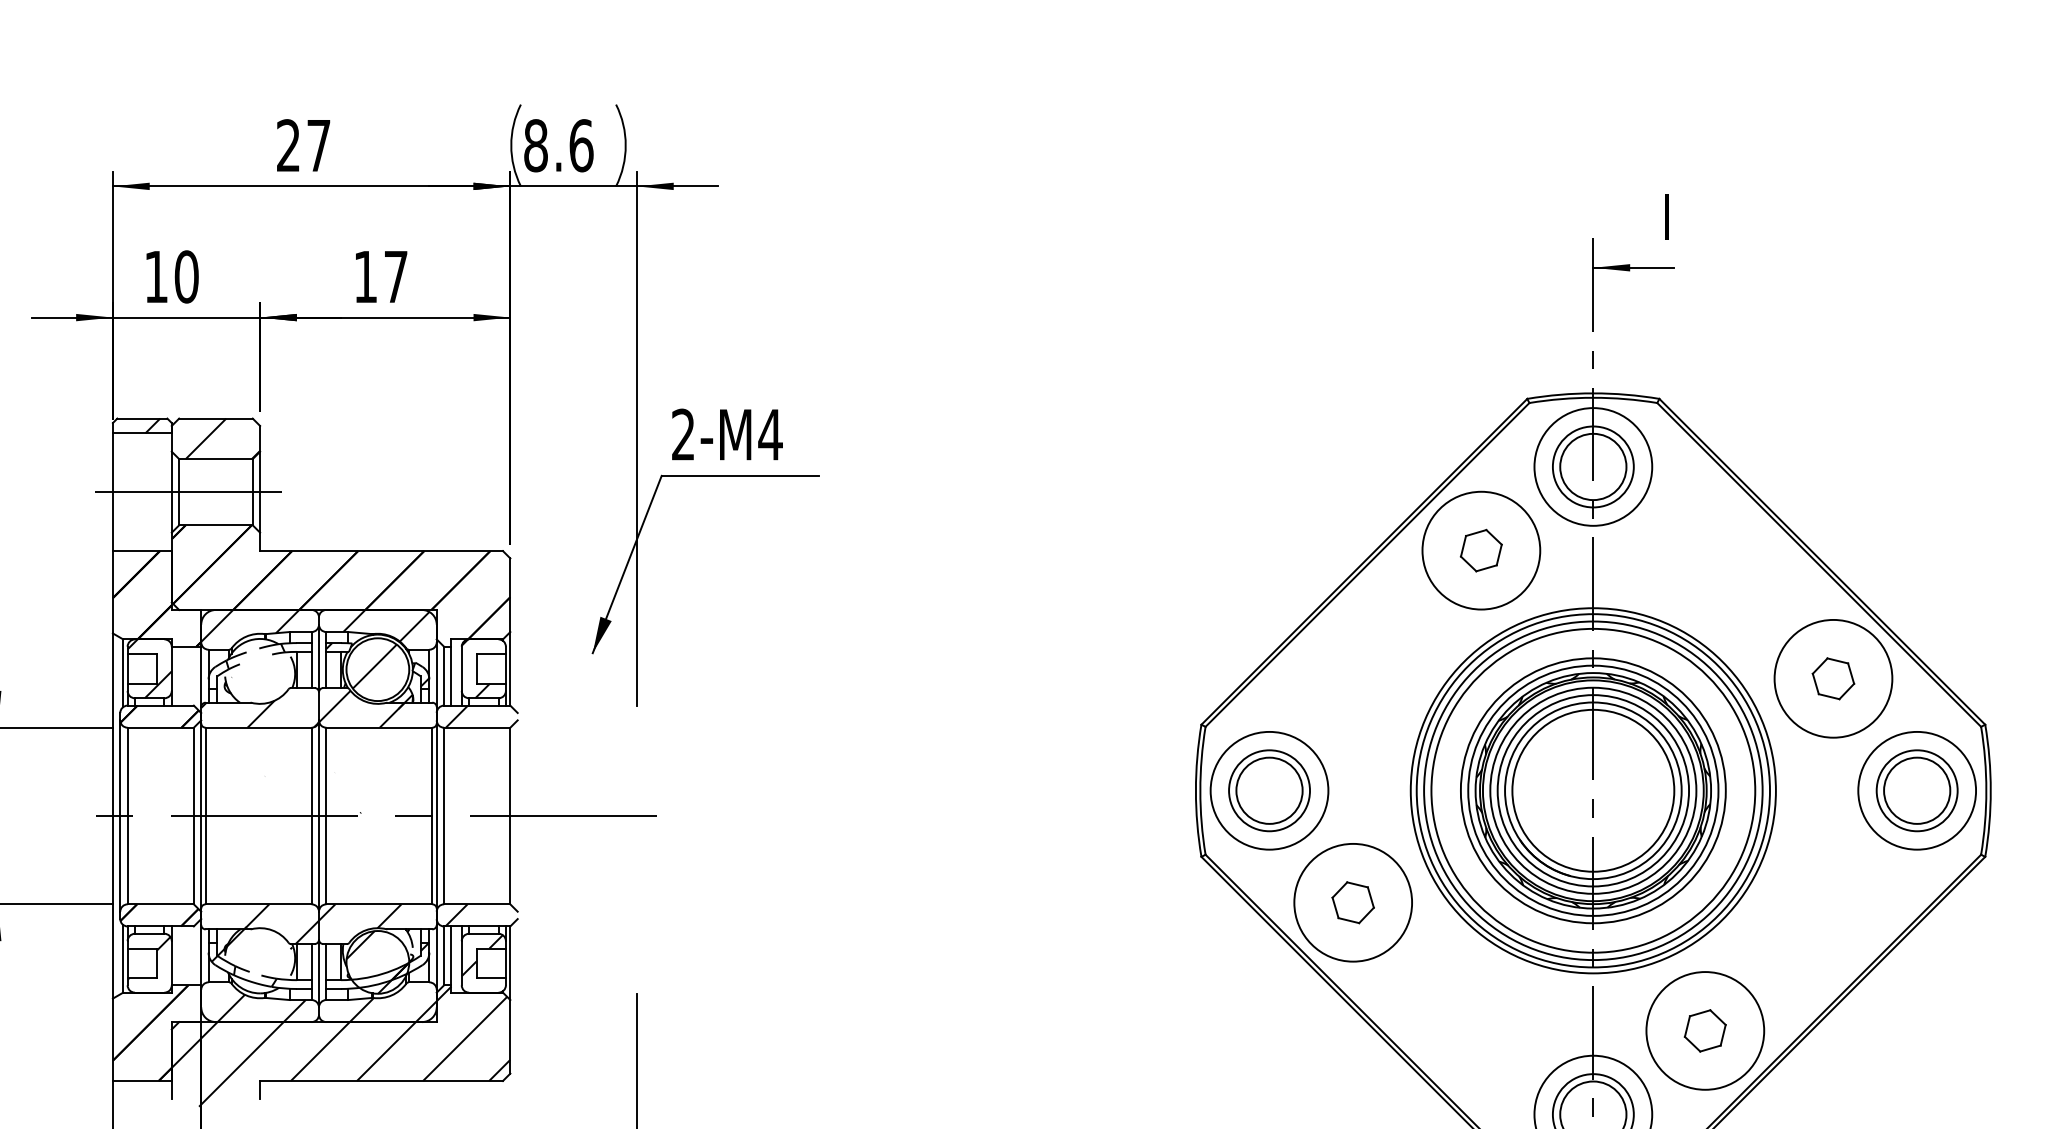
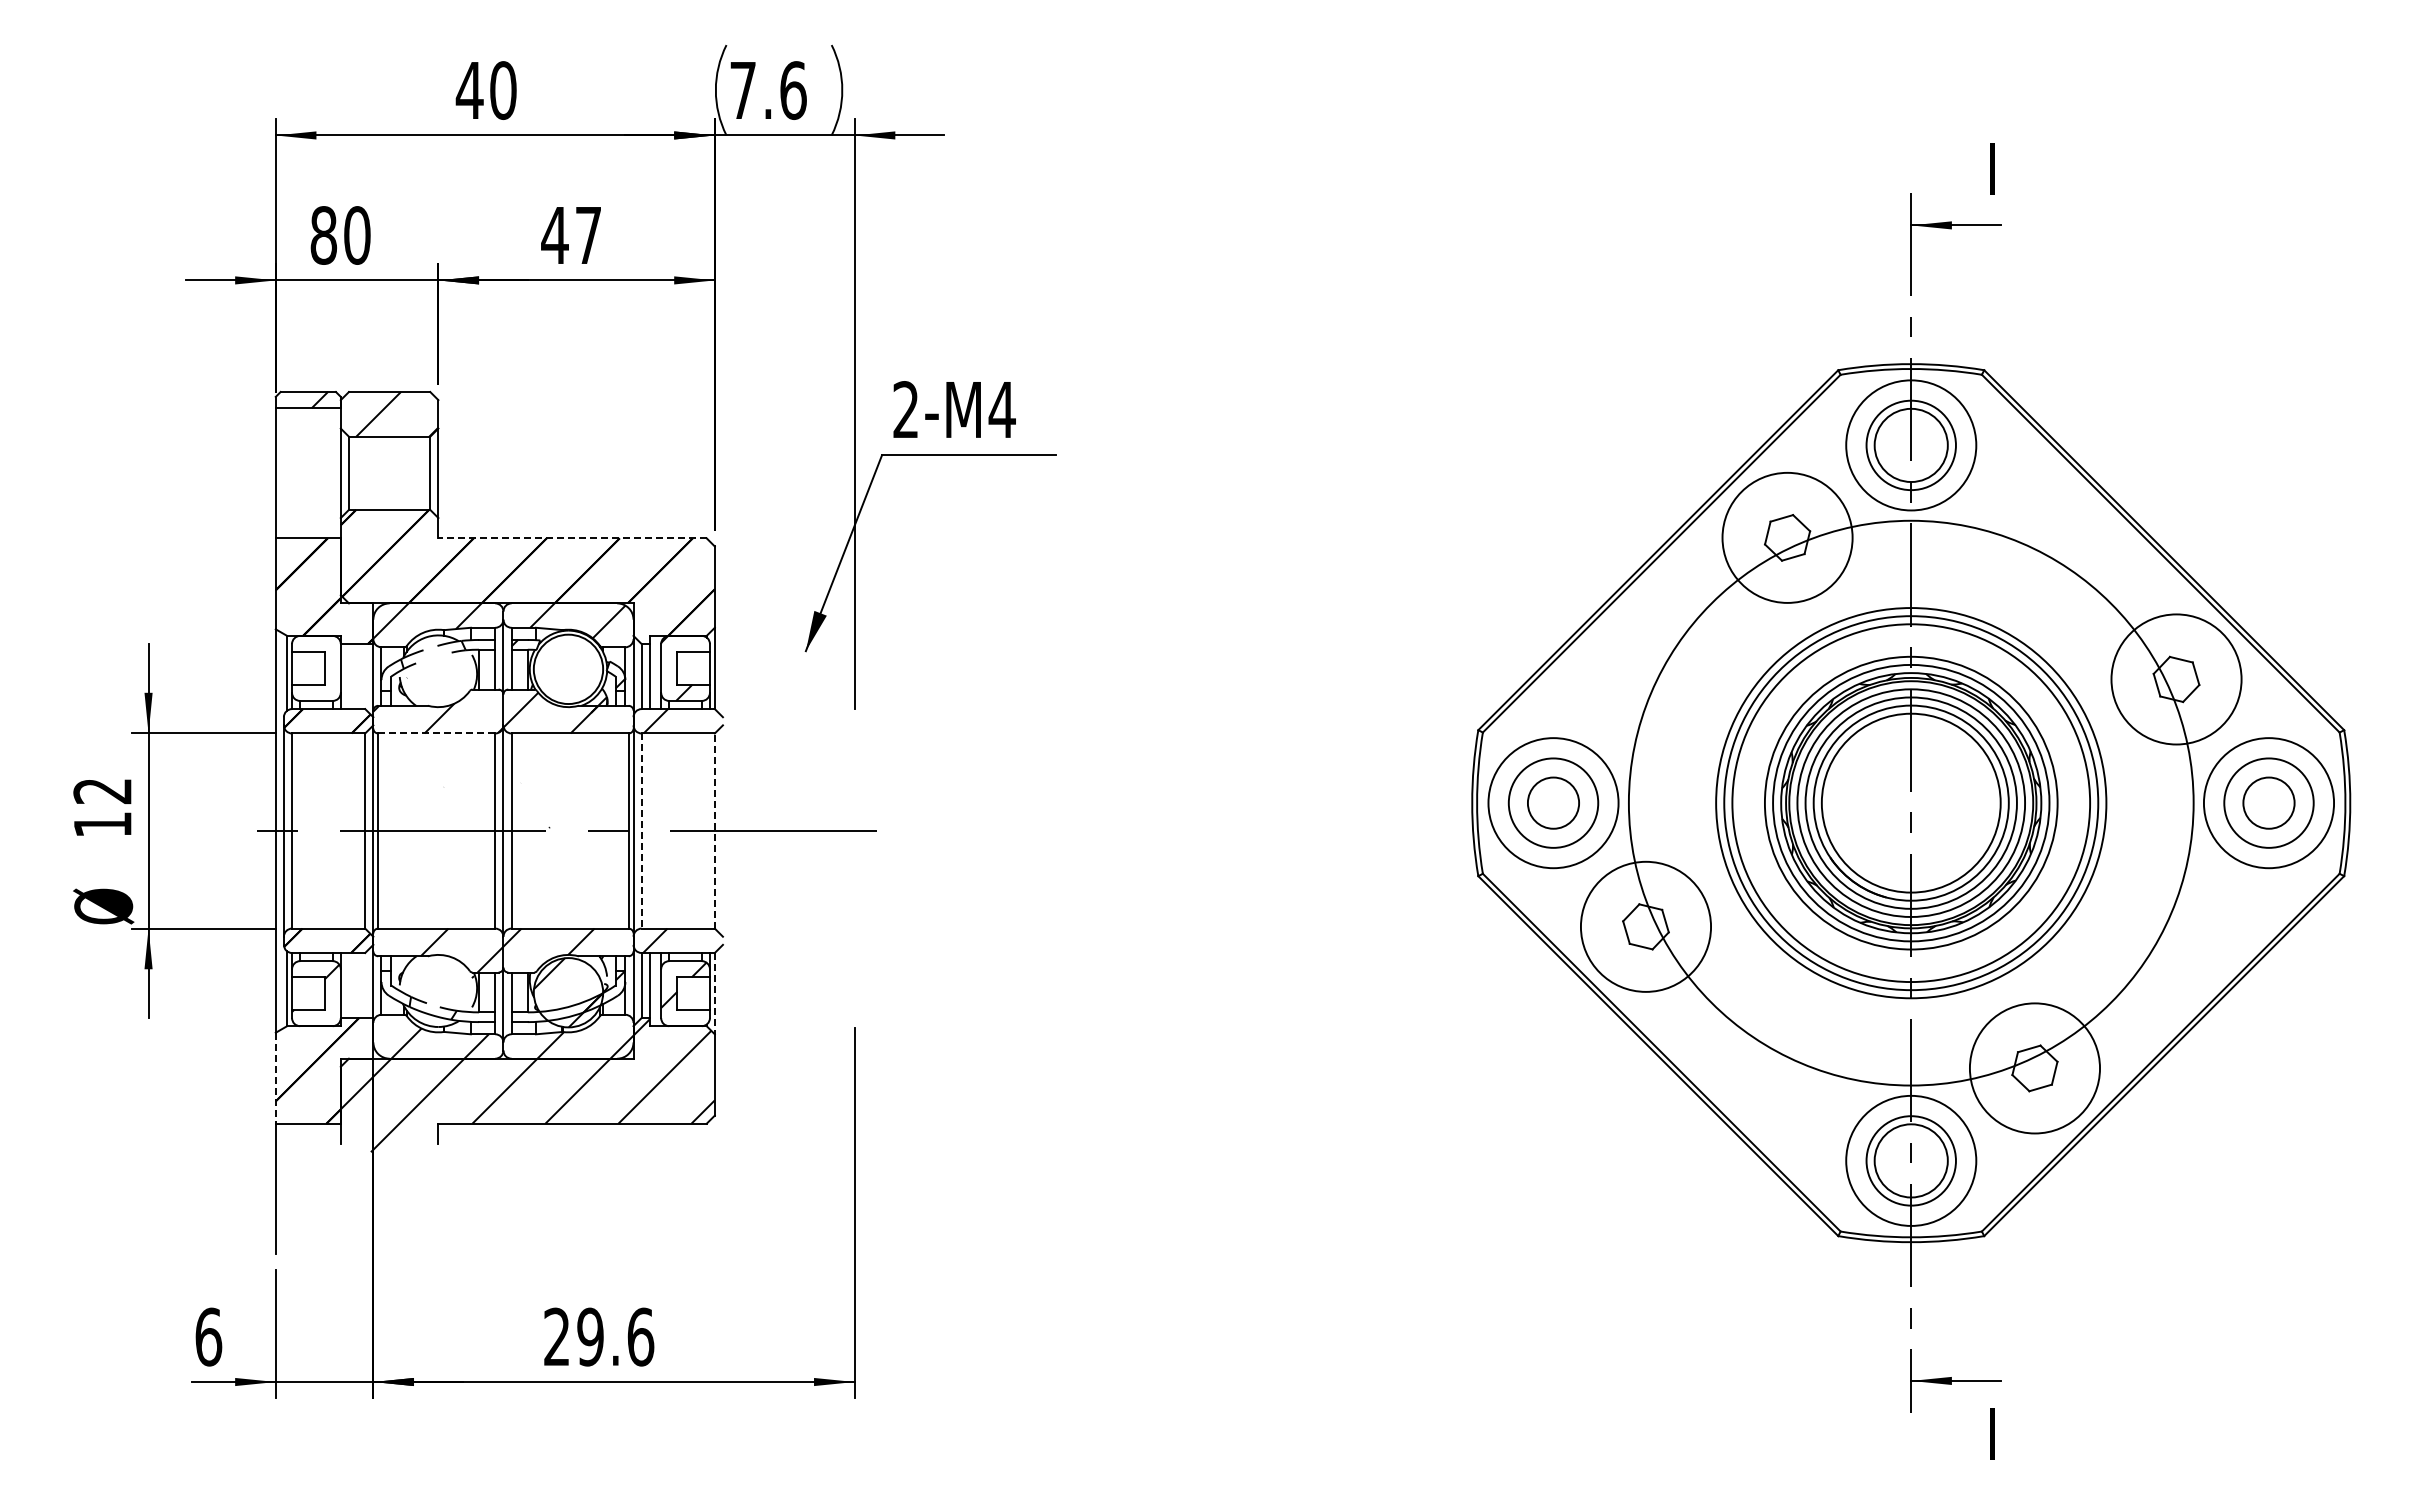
text: (302, 145) -> (485, 90), 27 -> 40
text: (536, 145) -> (743, 90), 8.6 -> 7.6
text: (156, 276) -> (323, 235), 10 -> 80
text: (365, 276) -> (554, 235), 17 -> 47
line: (187, 492) -> (358, 473), removed
line: (381, 551) -> (572, 538), solid -> dashed
hatch: (374, 666) -> (564, 665), removed
hatch: (149, 667) -> (316, 667), removed
line: (258, 727) -> (436, 733), solid -> dashed
circle: (1269, 790) -> (1553, 802), size x0.7
circle: (1592, 790) -> (1910, 802), size x1.4
circle: (1916, 790) -> (2268, 802), size x0.7
line: (443, 816) -> (641, 831), solid -> dashed
line: (510, 816) -> (714, 831), solid -> dashed
hatch: (229, 944) -> (404, 972), removed
line: (510, 963) -> (714, 993), solid -> dashed
line: (112, 1040) -> (275, 1078), solid -> dashed

